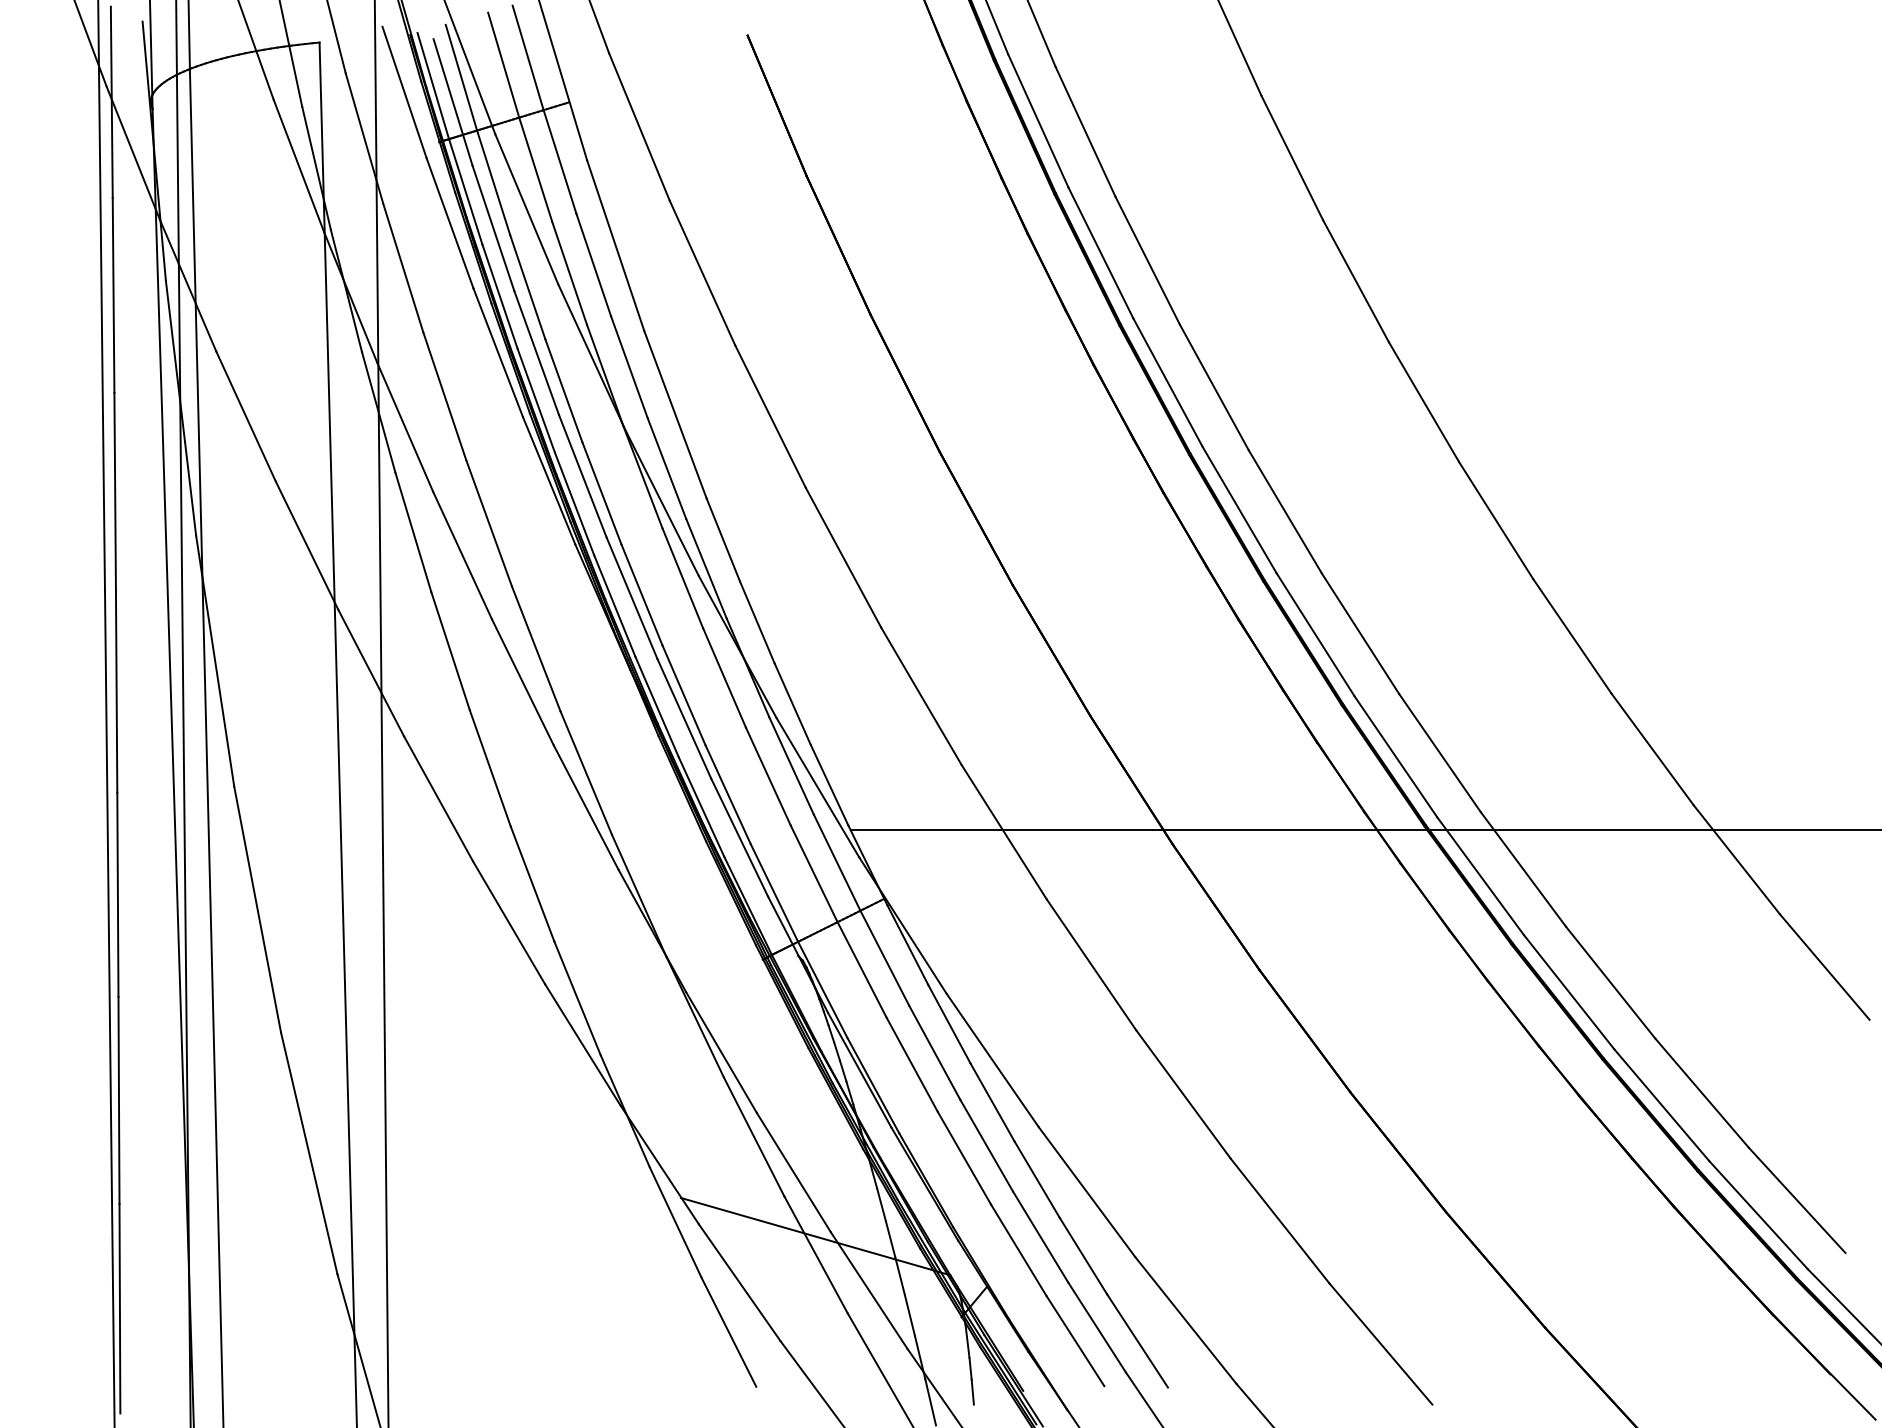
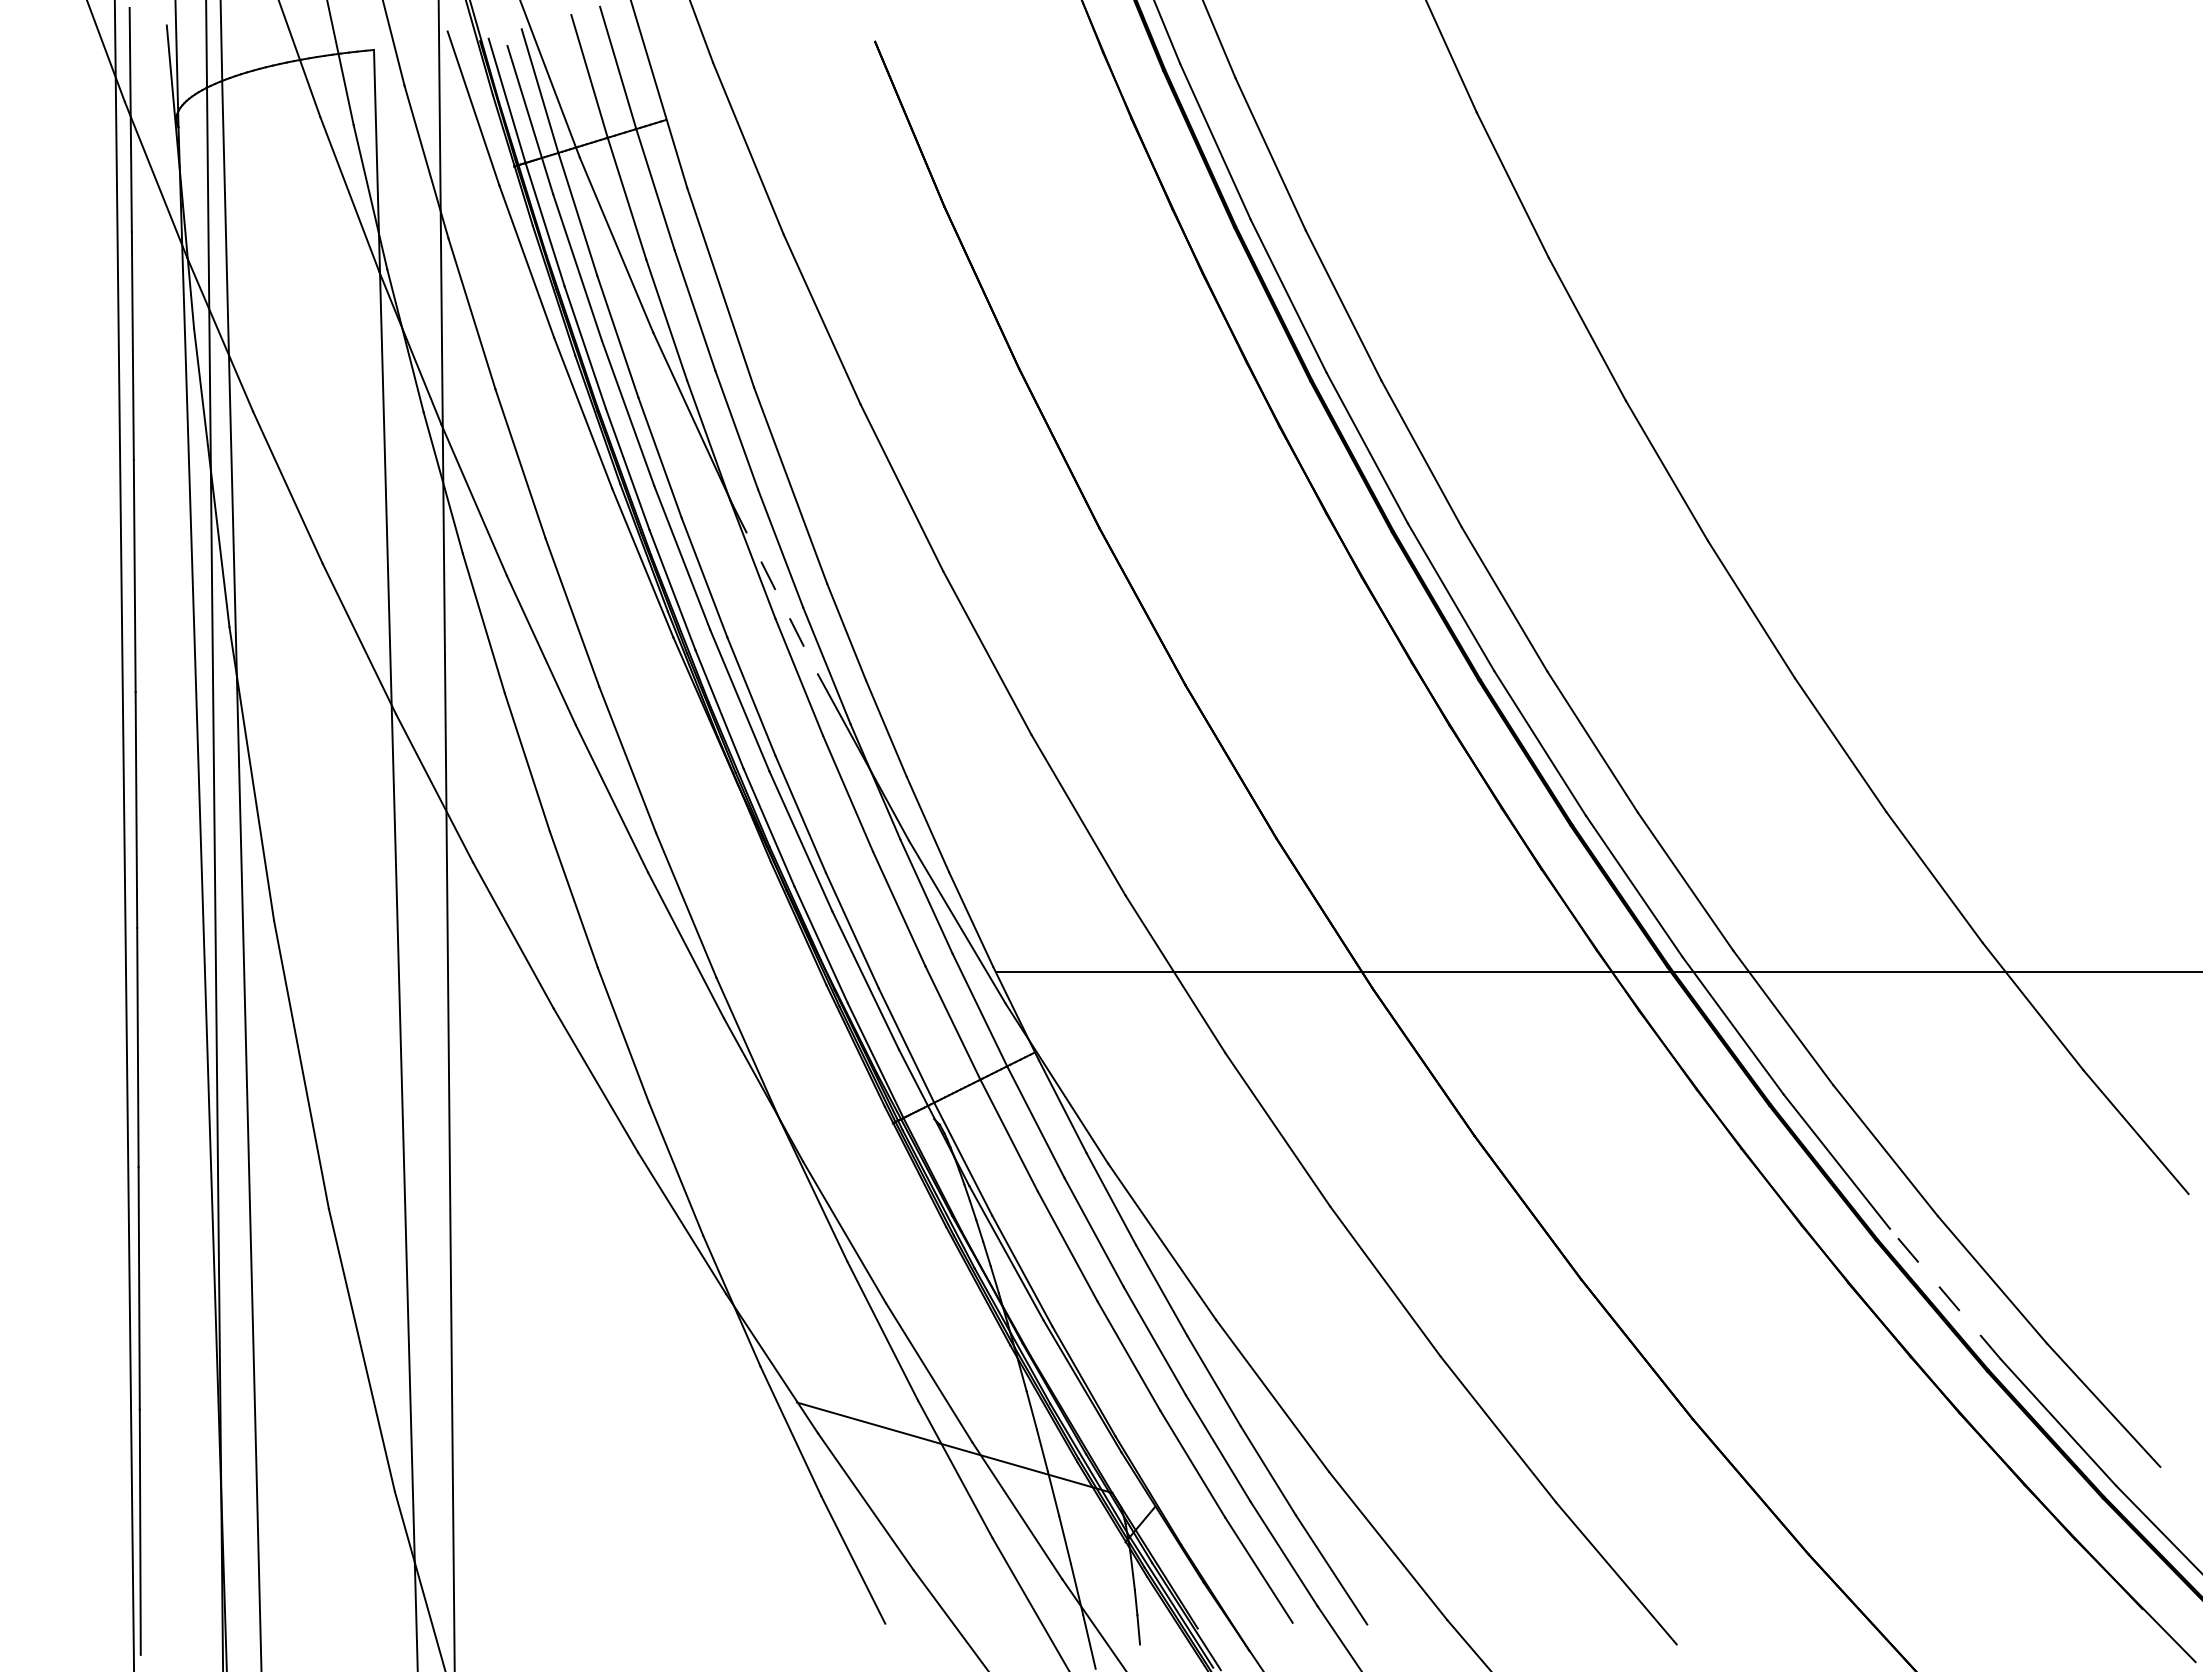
line: (662, 503) -> (775, 589), solid -> dashed
line: (1661, 1105) -> (1945, 1294), solid -> dashed

